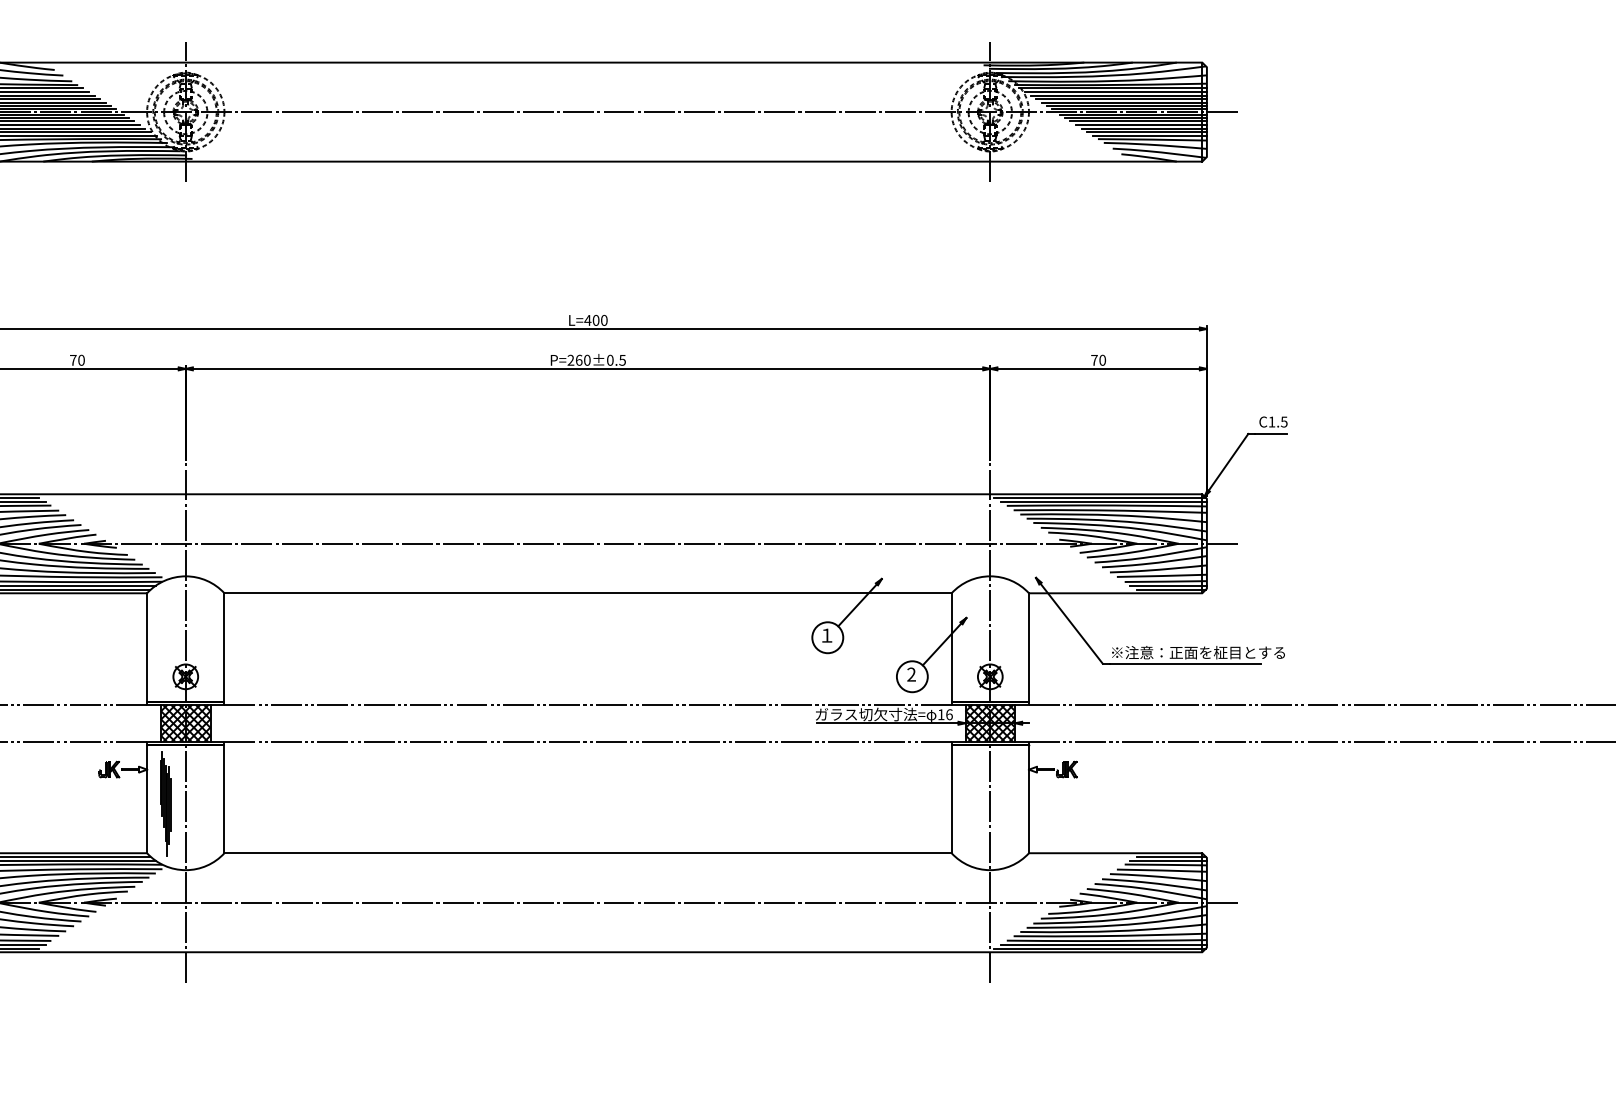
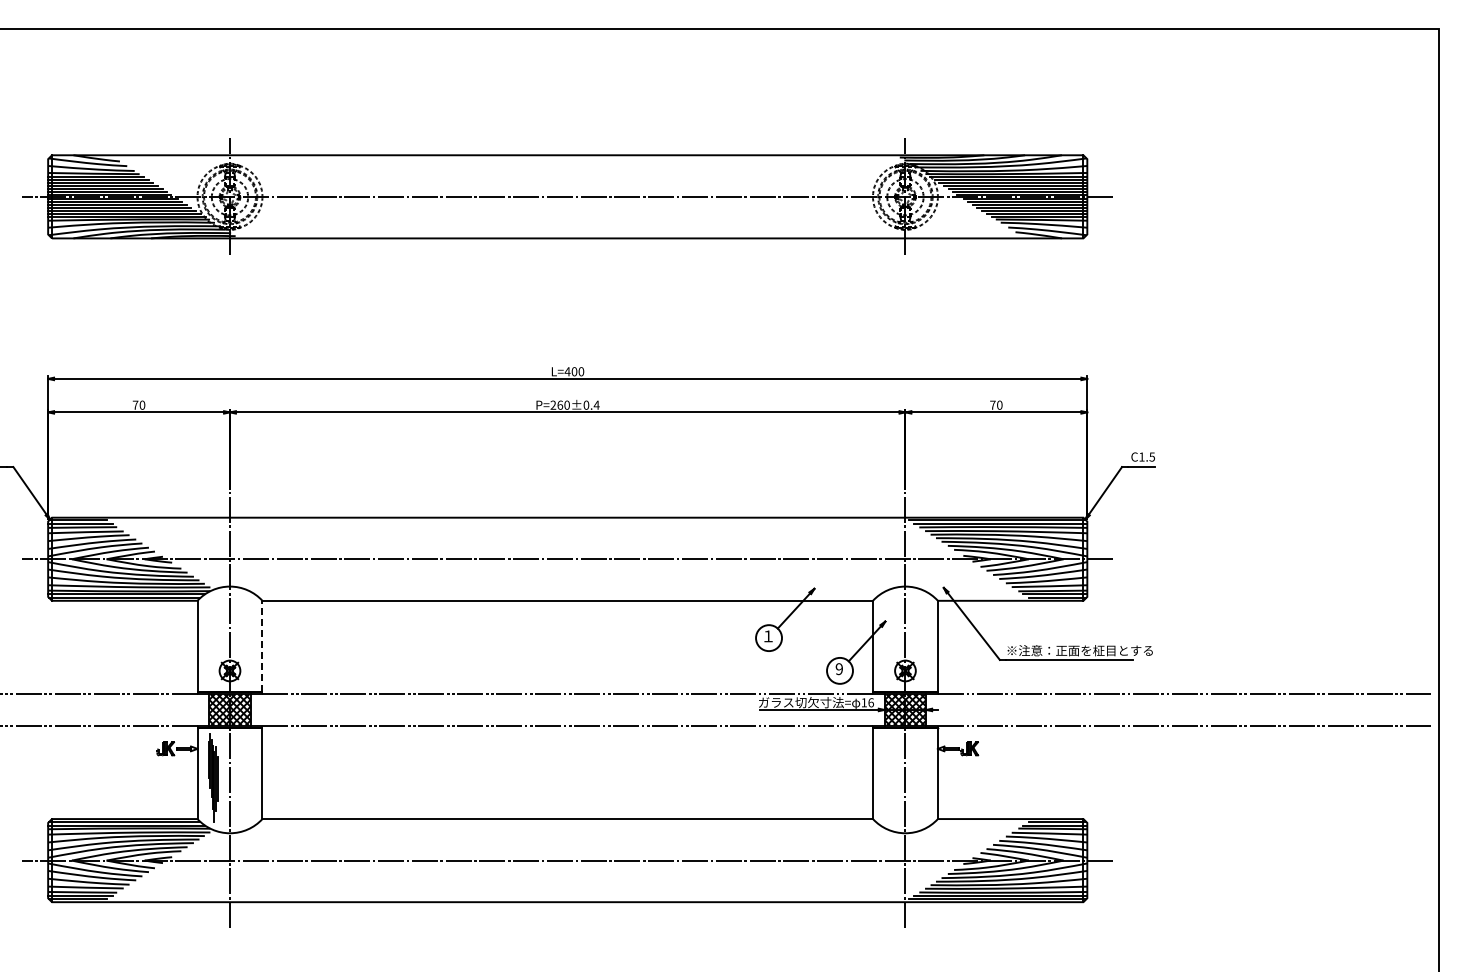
text: (622, 359) -> (596, 404), P=260±0.5 -> P=260±0.4
line: (224, 646) -> (262, 645), solid -> dashed
text: (910, 675) -> (838, 669), 2 -> 9

